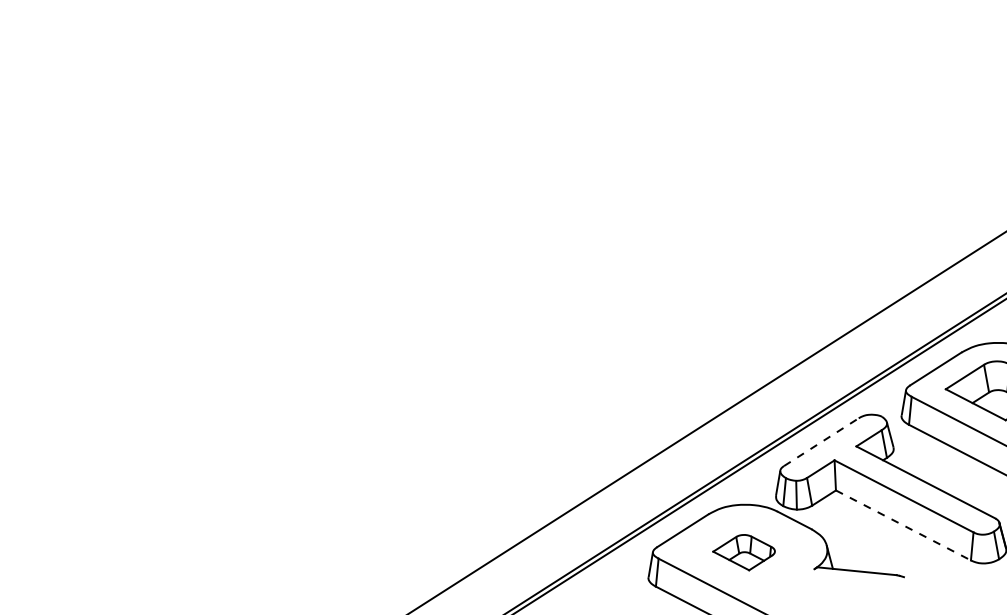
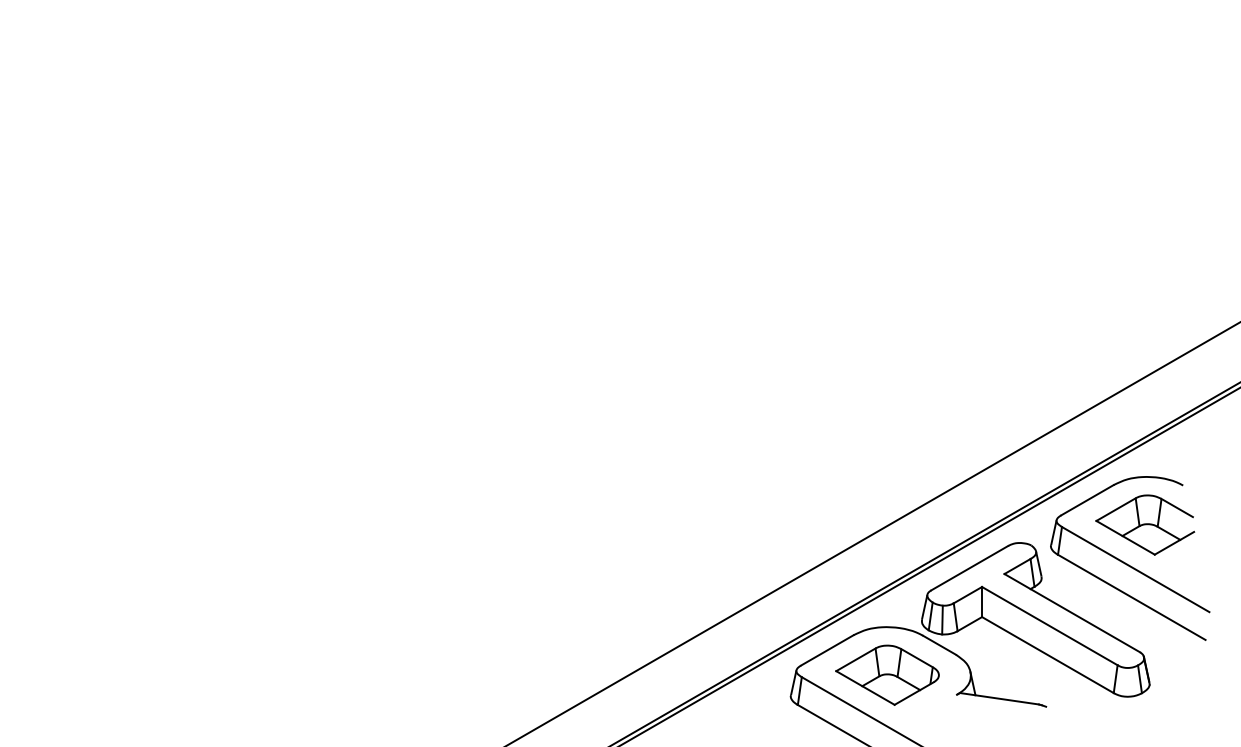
line: (822, 441) -> (970, 567), dashed -> solid
line: (904, 525) -> (1048, 655), dashed -> solid
part: (744, 552) -> (887, 674), size x1.67

